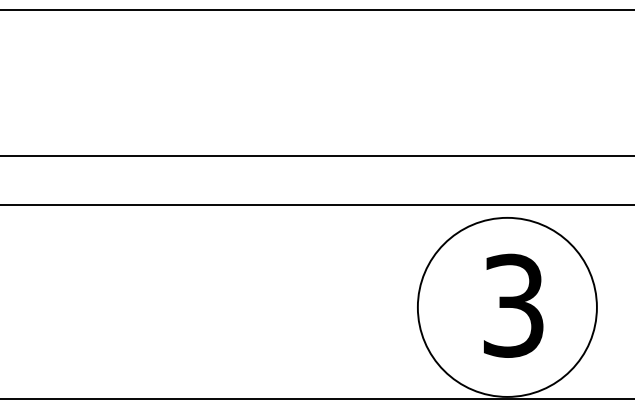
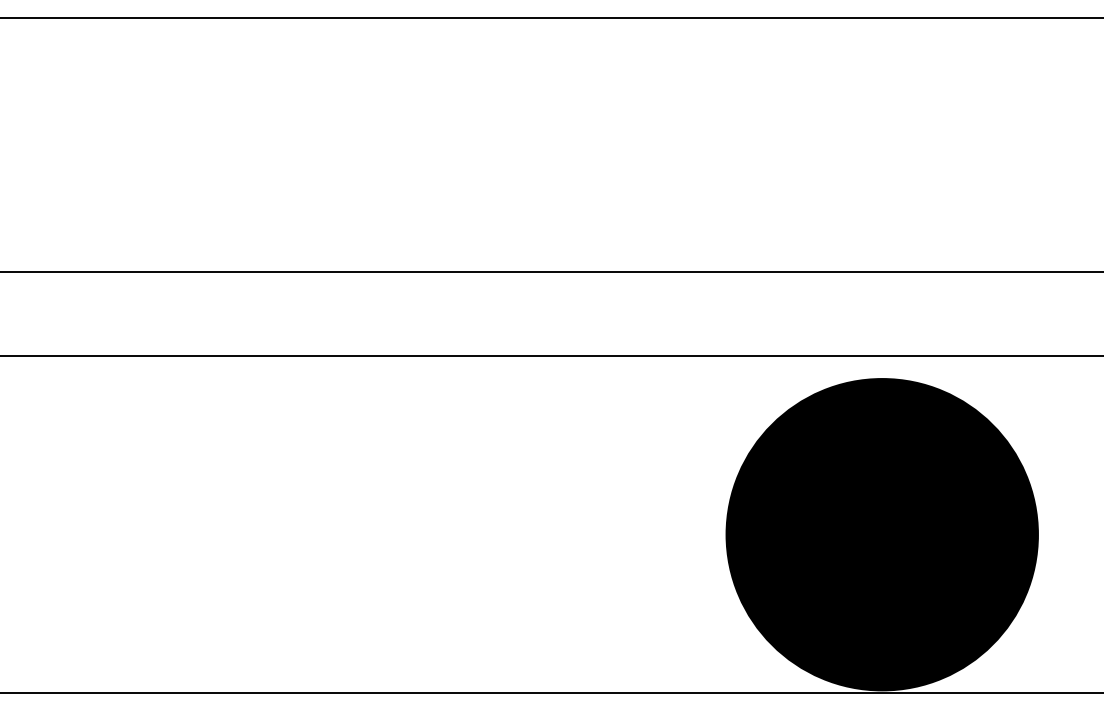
fill: (506, 306) -> (880, 533), added

